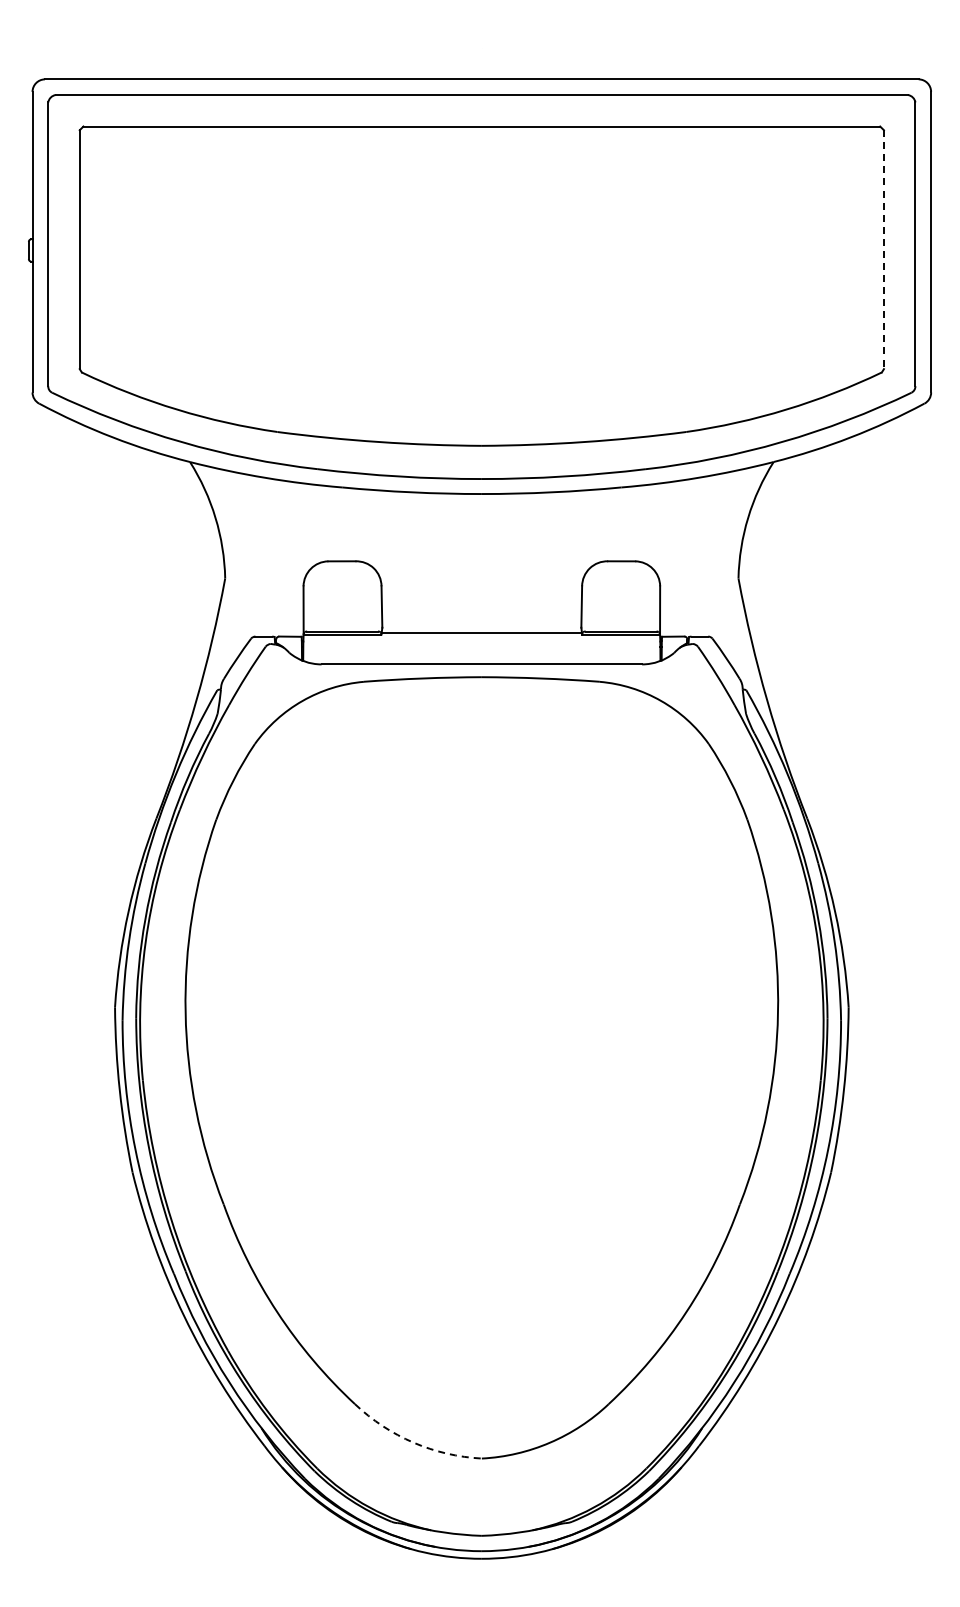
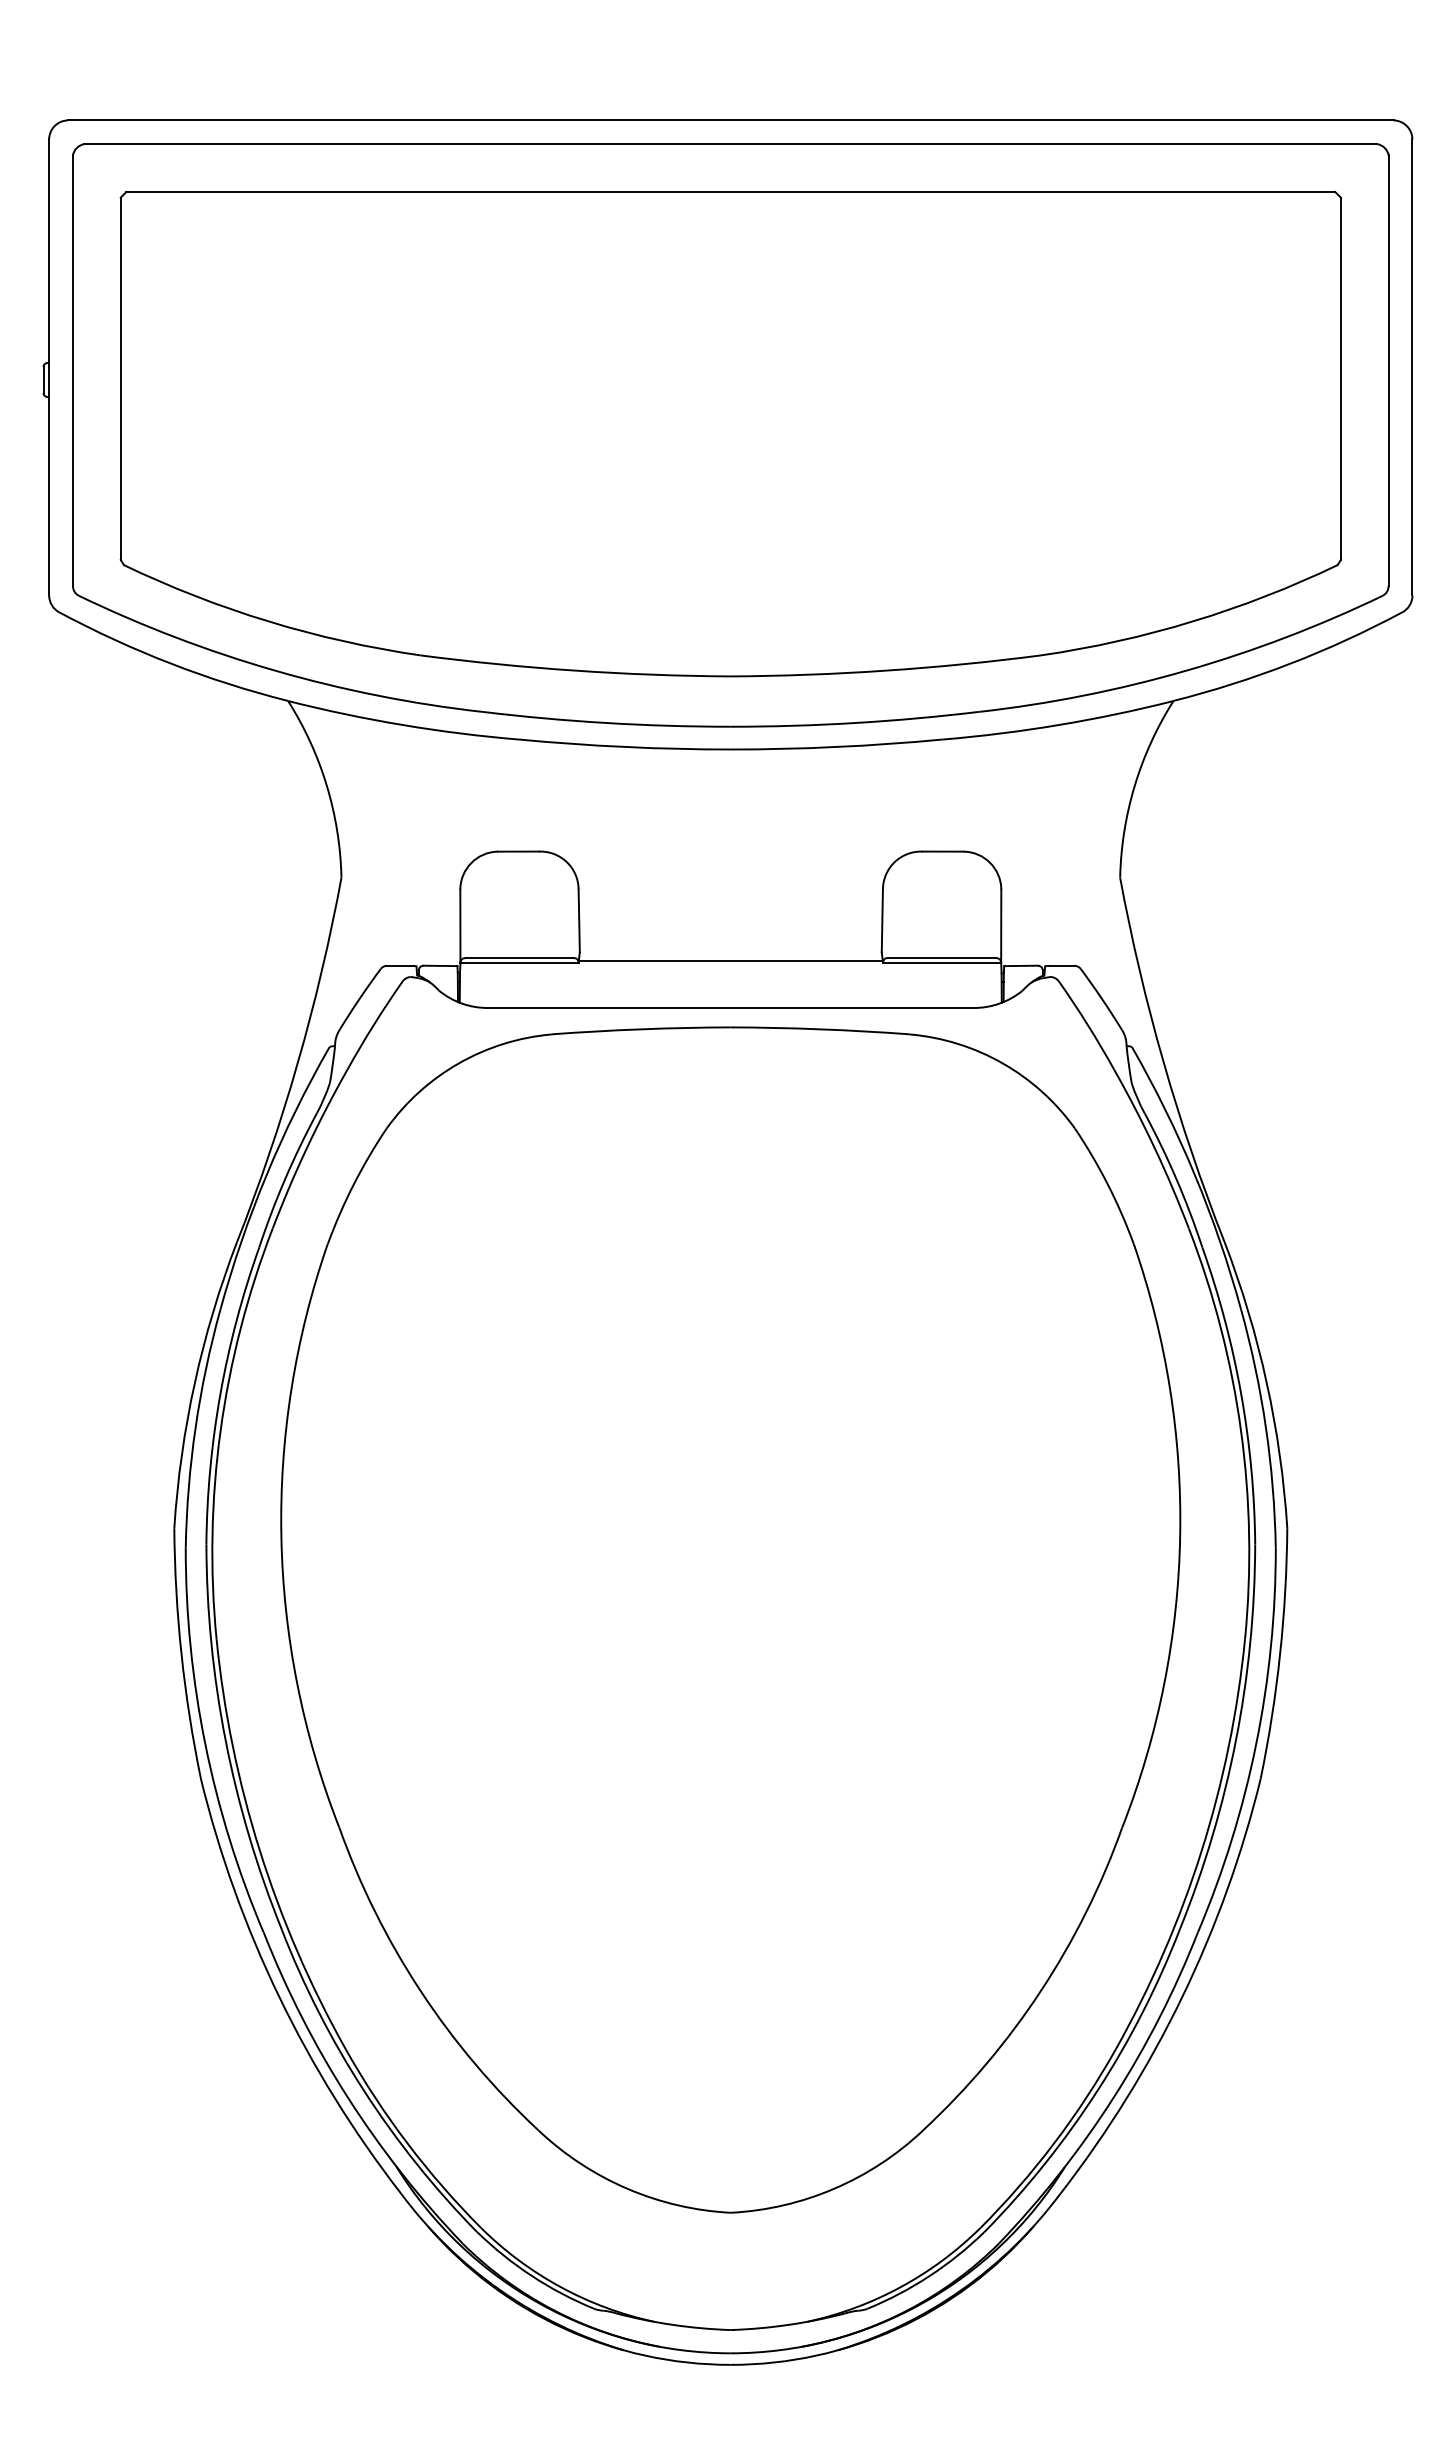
line: (883, 250) -> (1340, 380), dashed -> solid
arc: (413, 1442) -> (627, 2188), dashed -> solid

